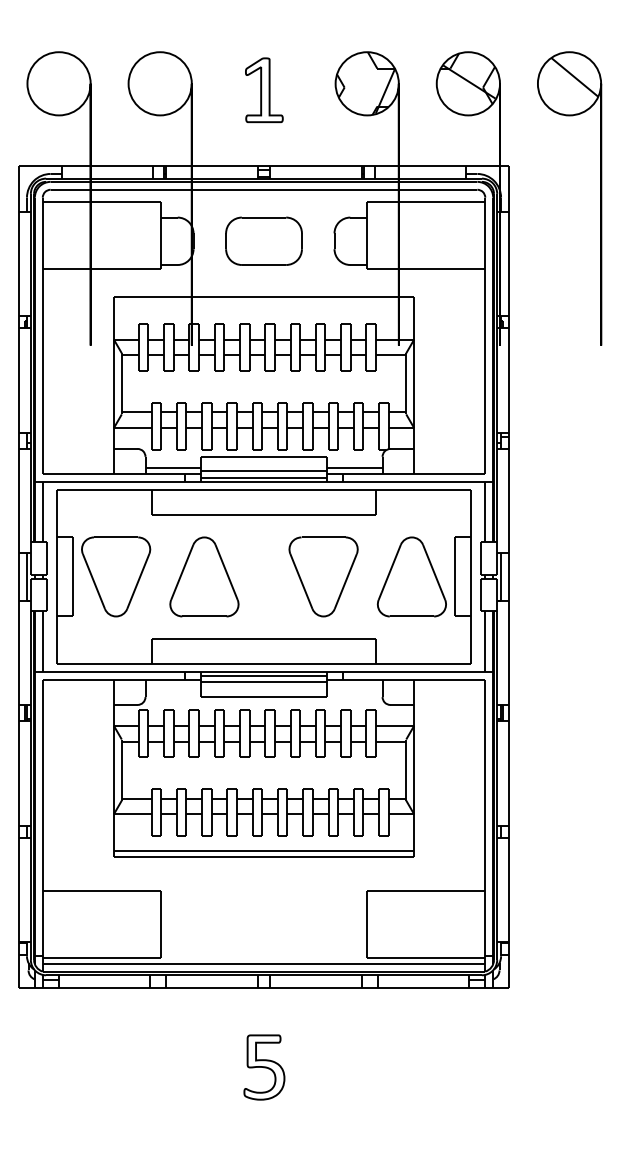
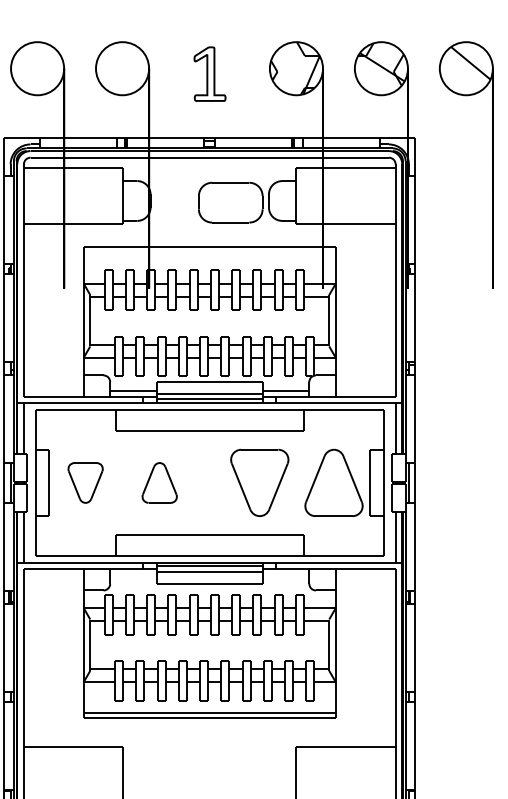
part: (263, 240) -> (230, 202), moved
part: (116, 576) -> (85, 482), size x0.6
part: (204, 576) -> (159, 482), size x0.6

